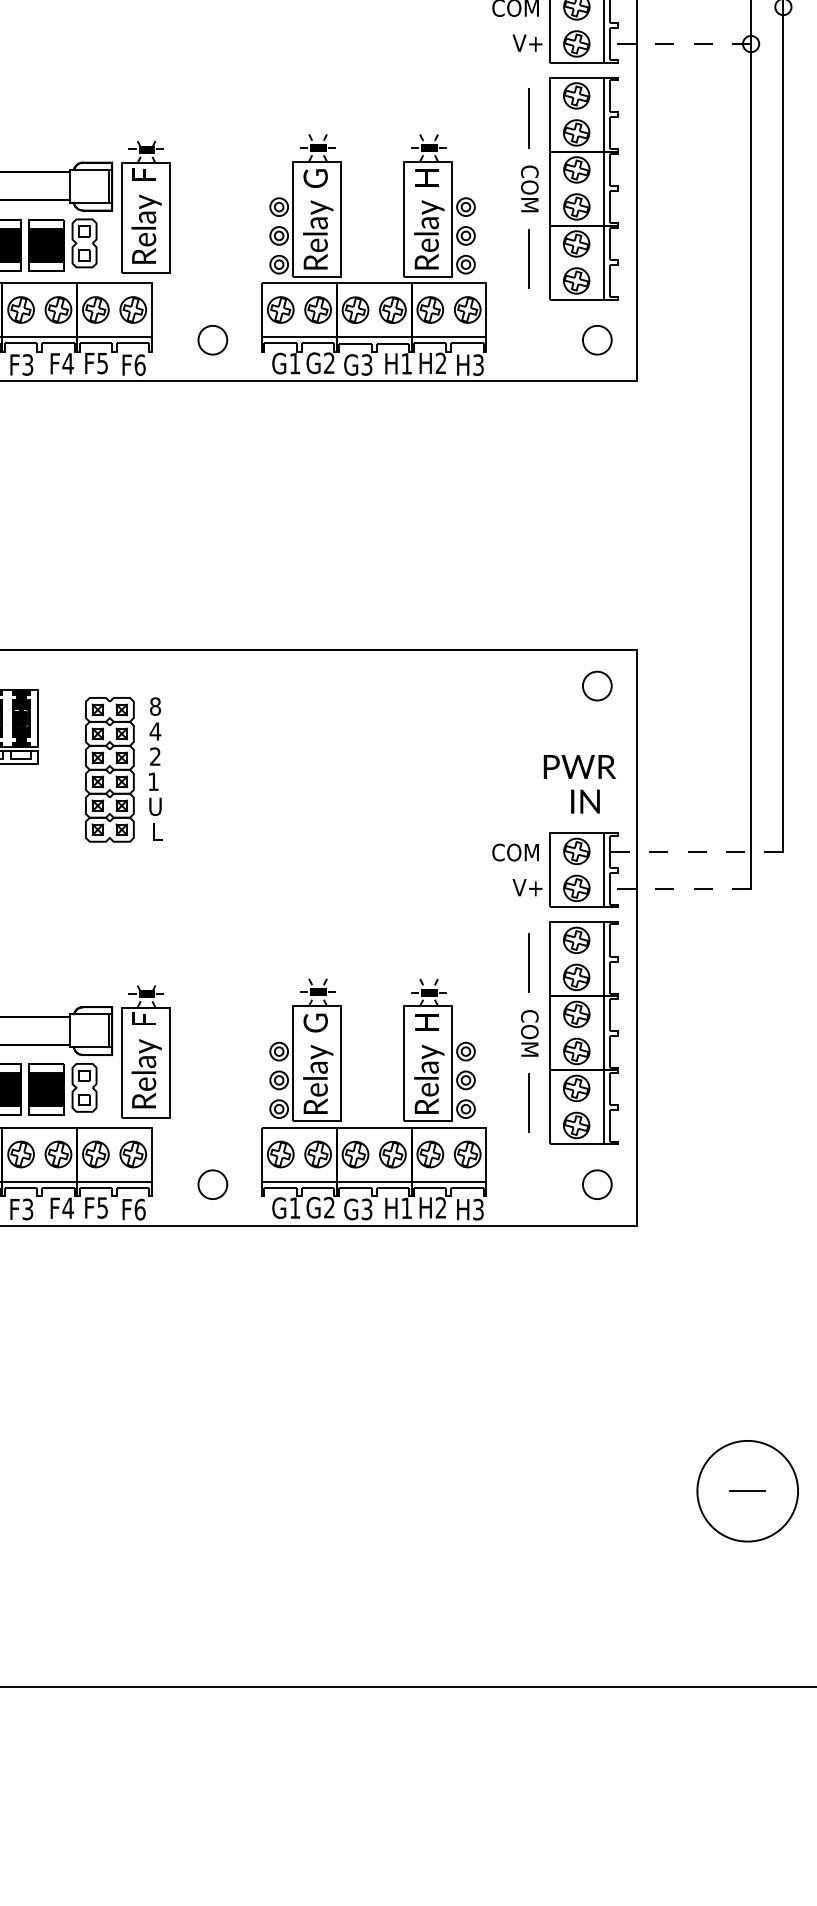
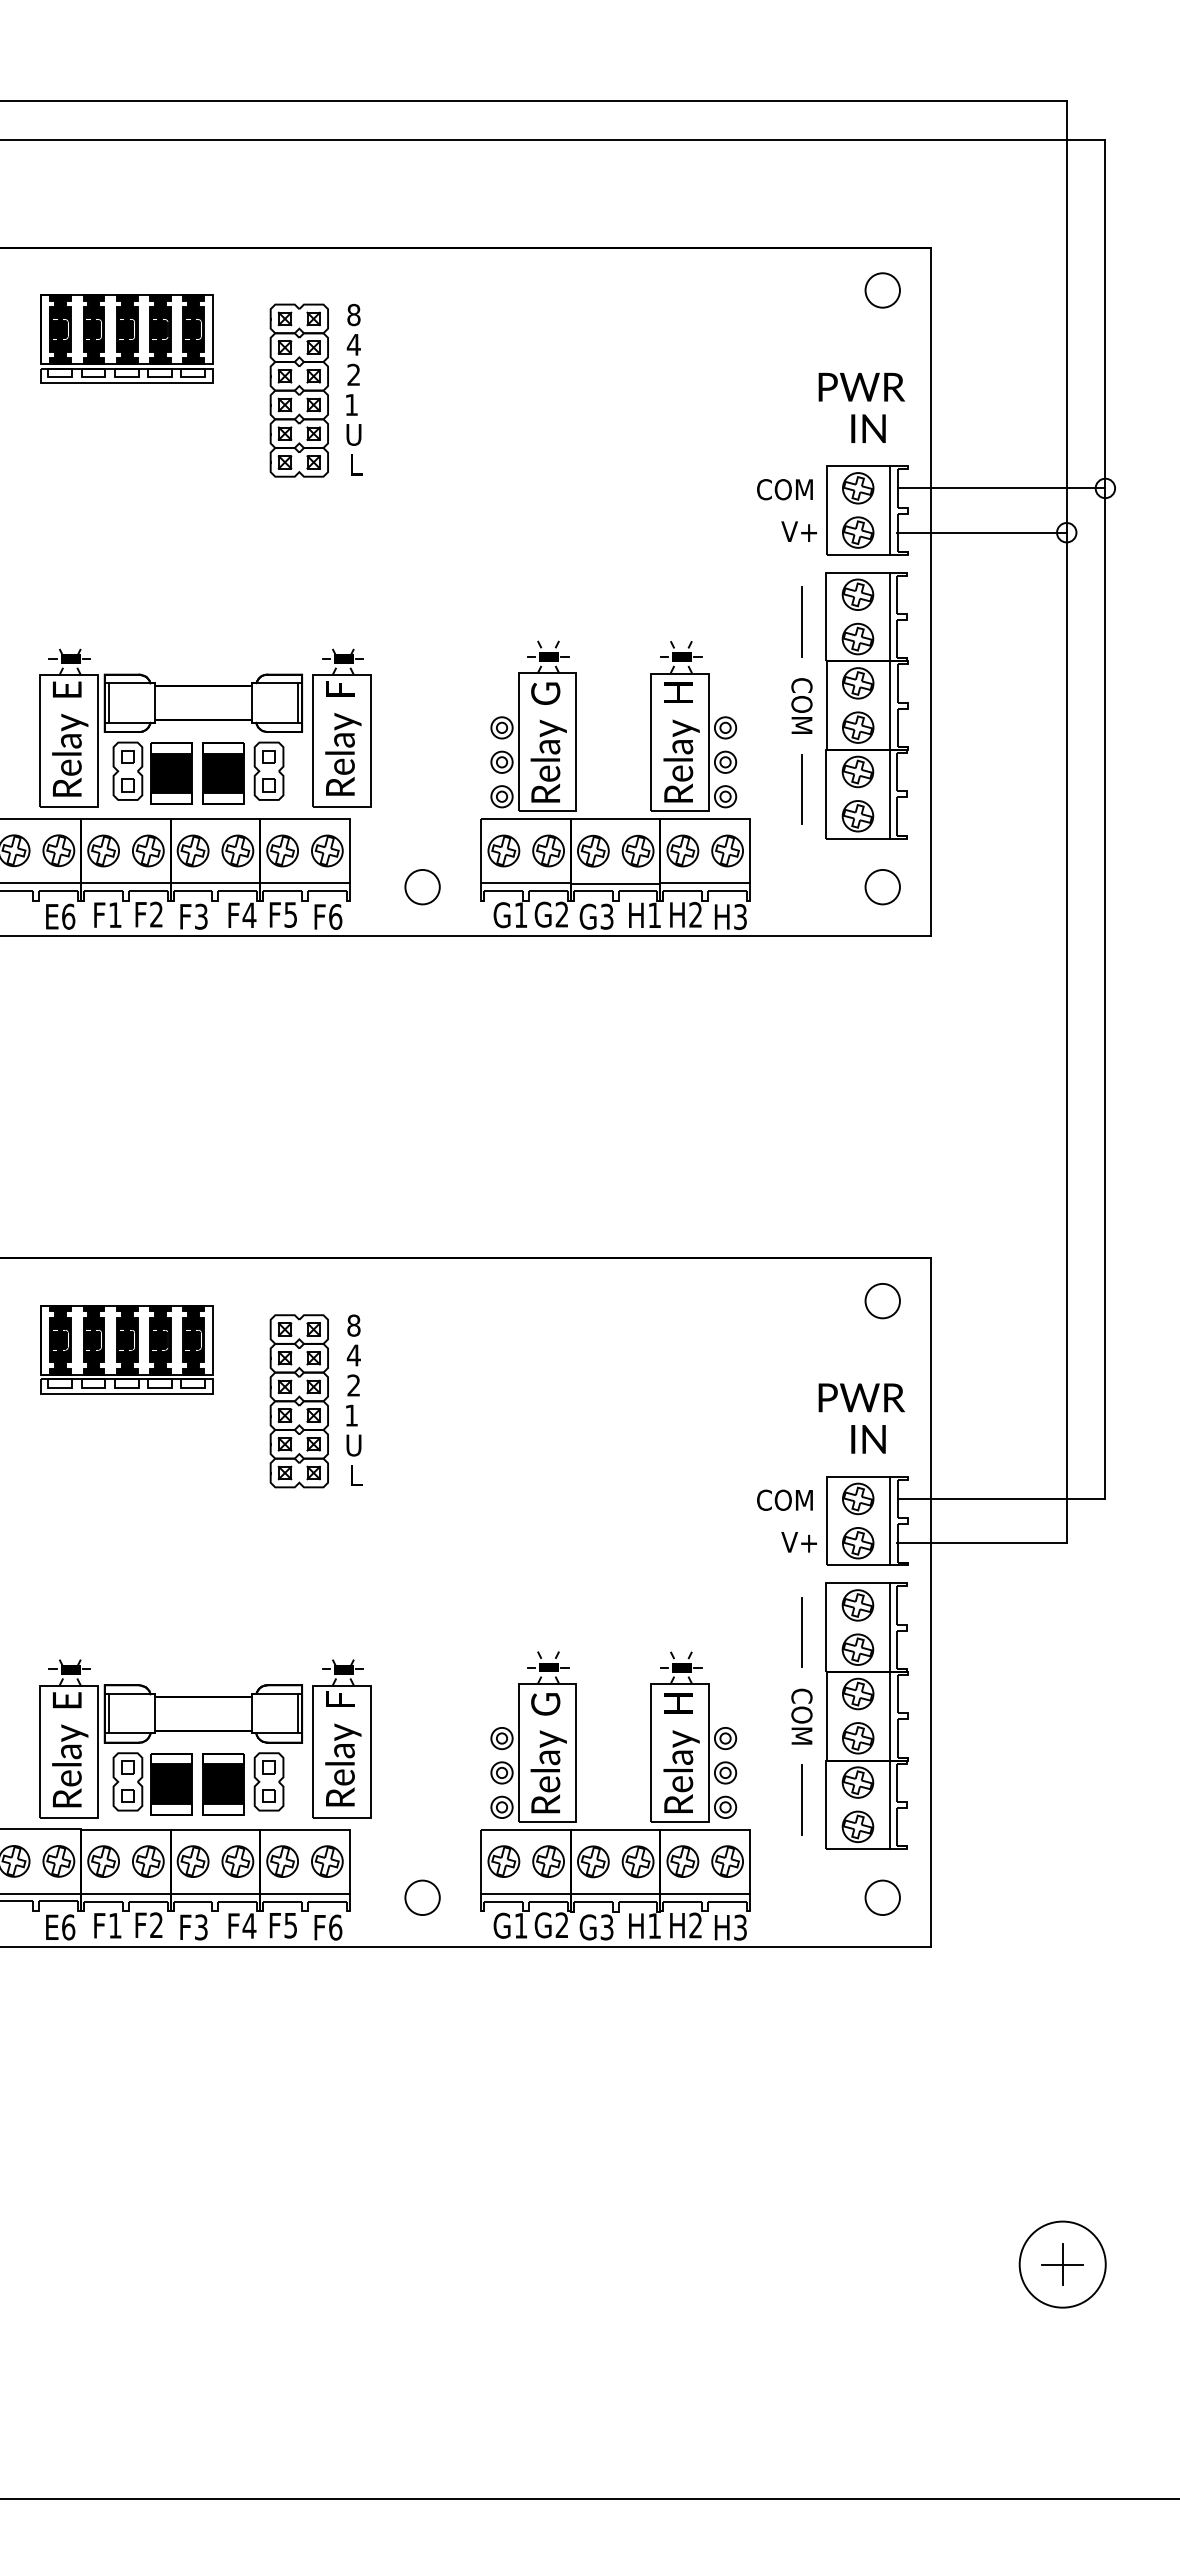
line: (696, 7) -> (1001, 488), added
line: (680, 43) -> (982, 532), dashed -> solid
line: (696, 851) -> (1001, 1499), dashed -> solid
line: (680, 888) -> (982, 1543), dashed -> solid
circle: (747, 1491) -> (1062, 2264), size x0.71
line: (747, 1491) -> (1062, 2264), added

